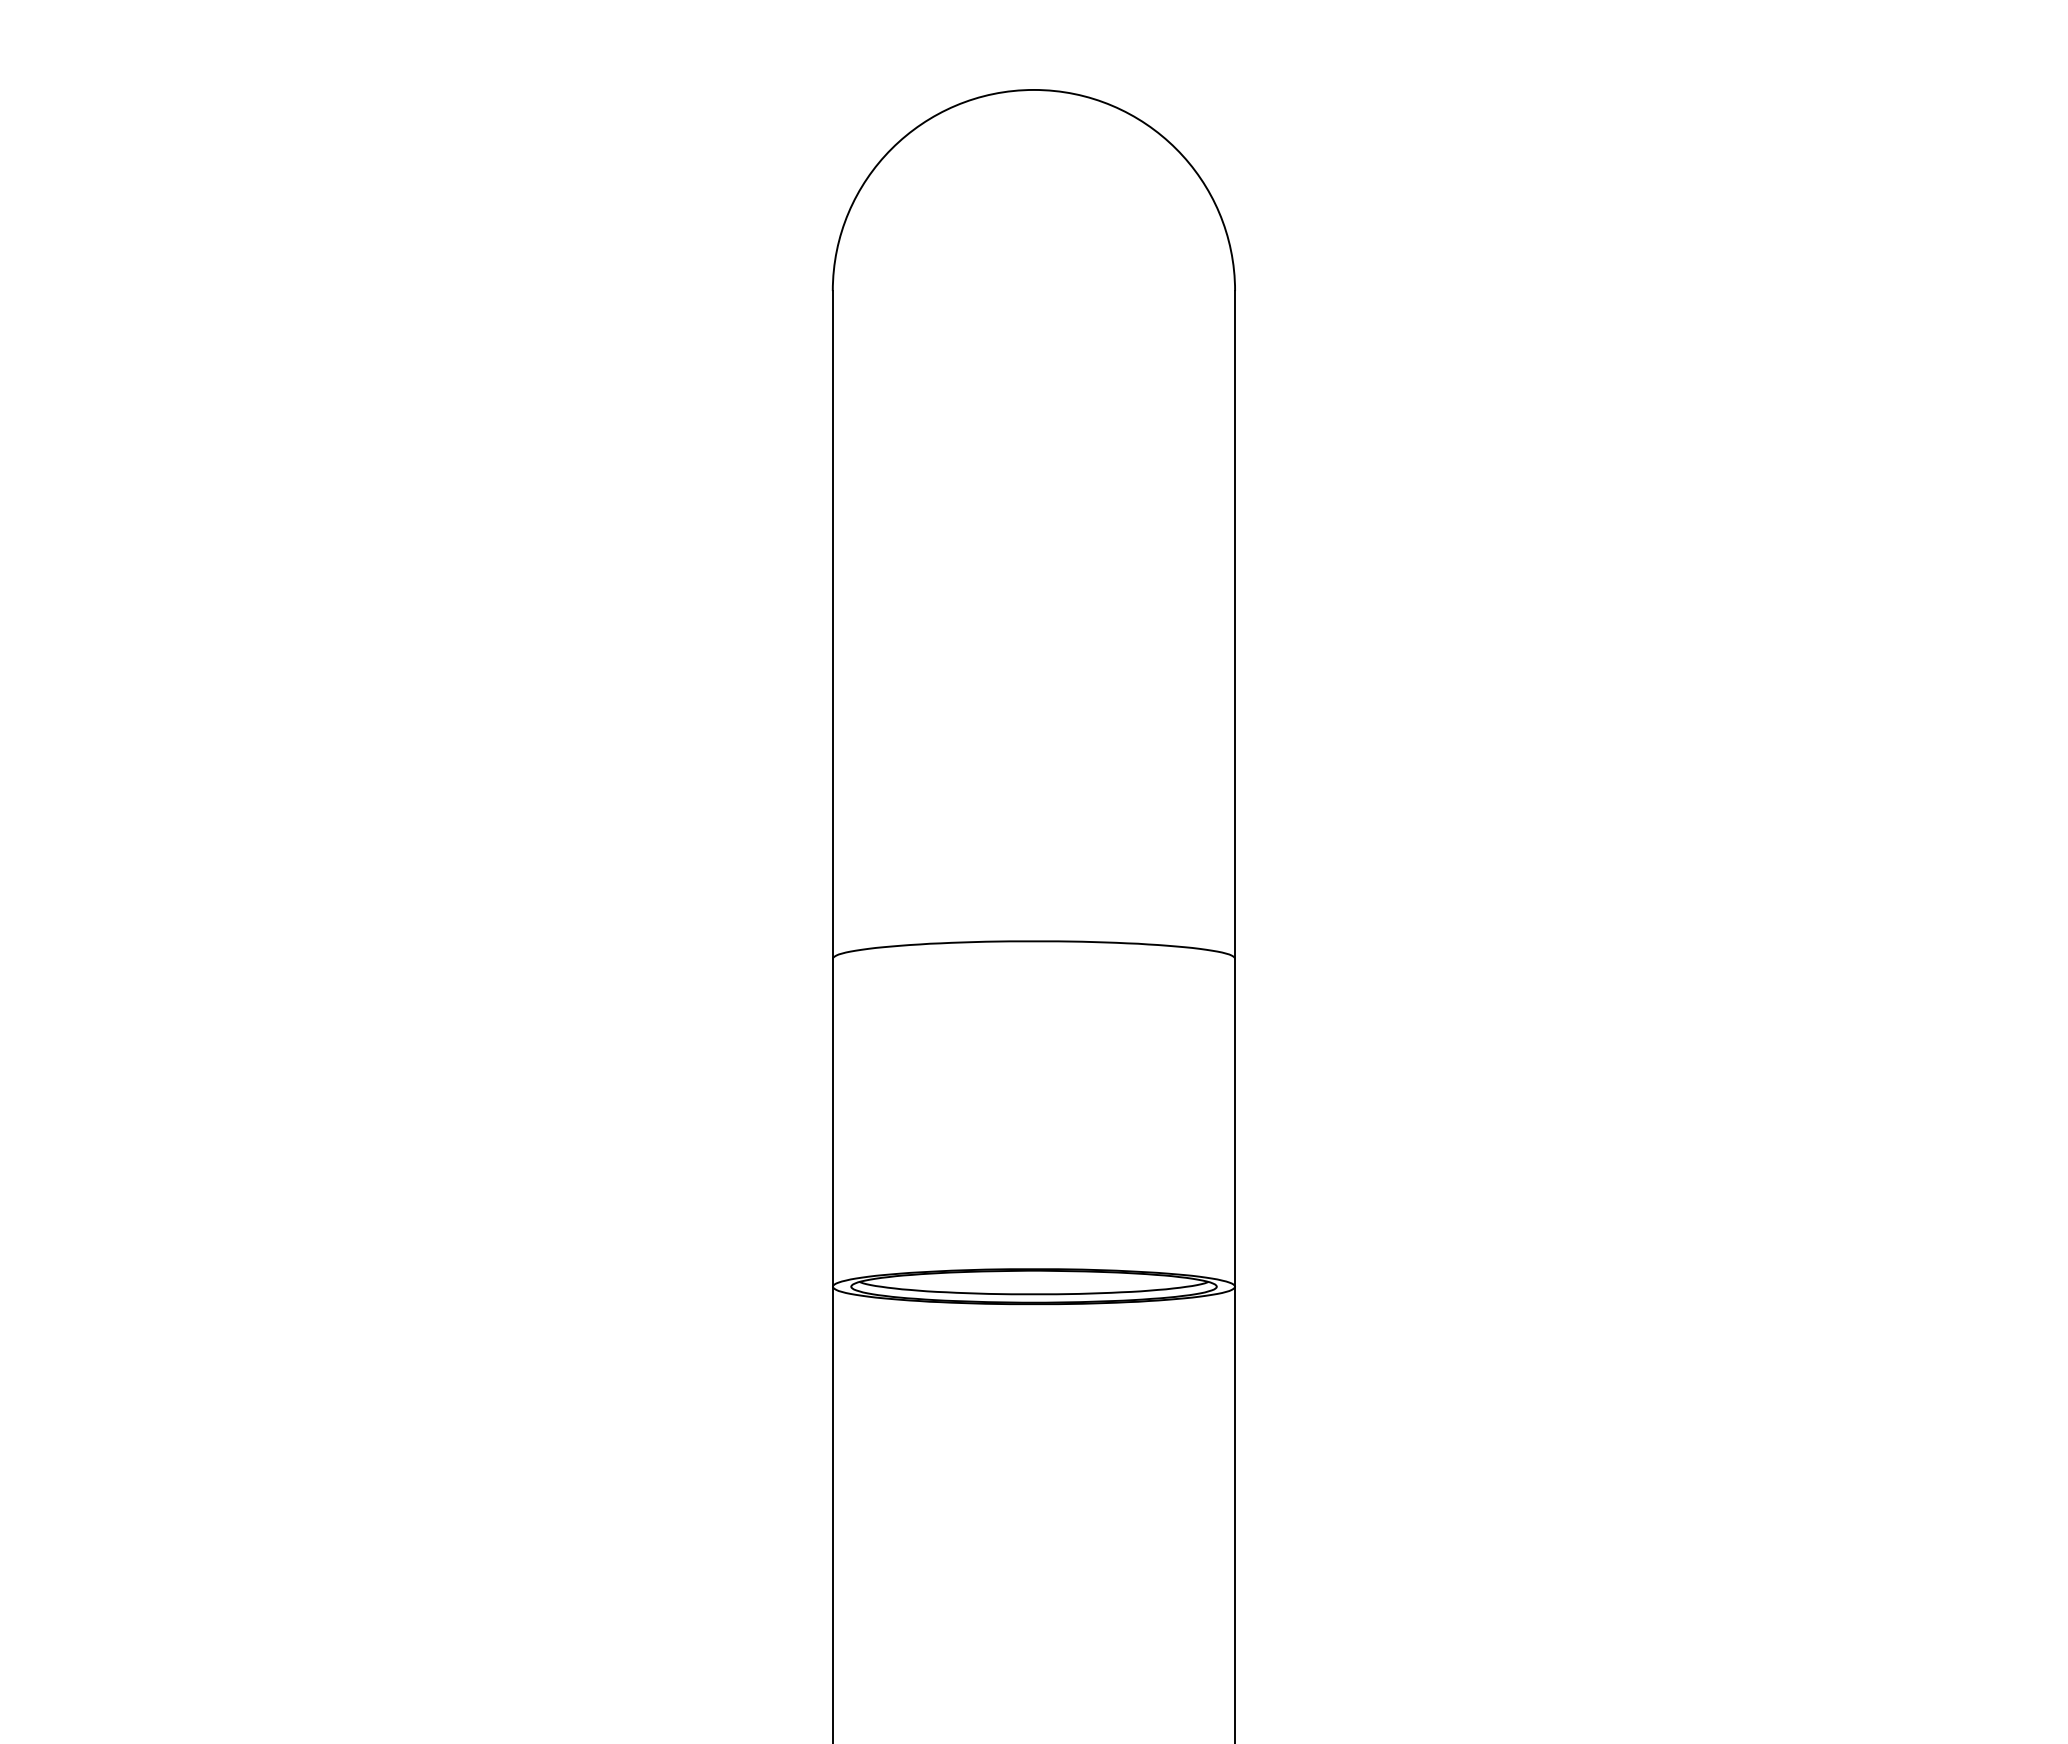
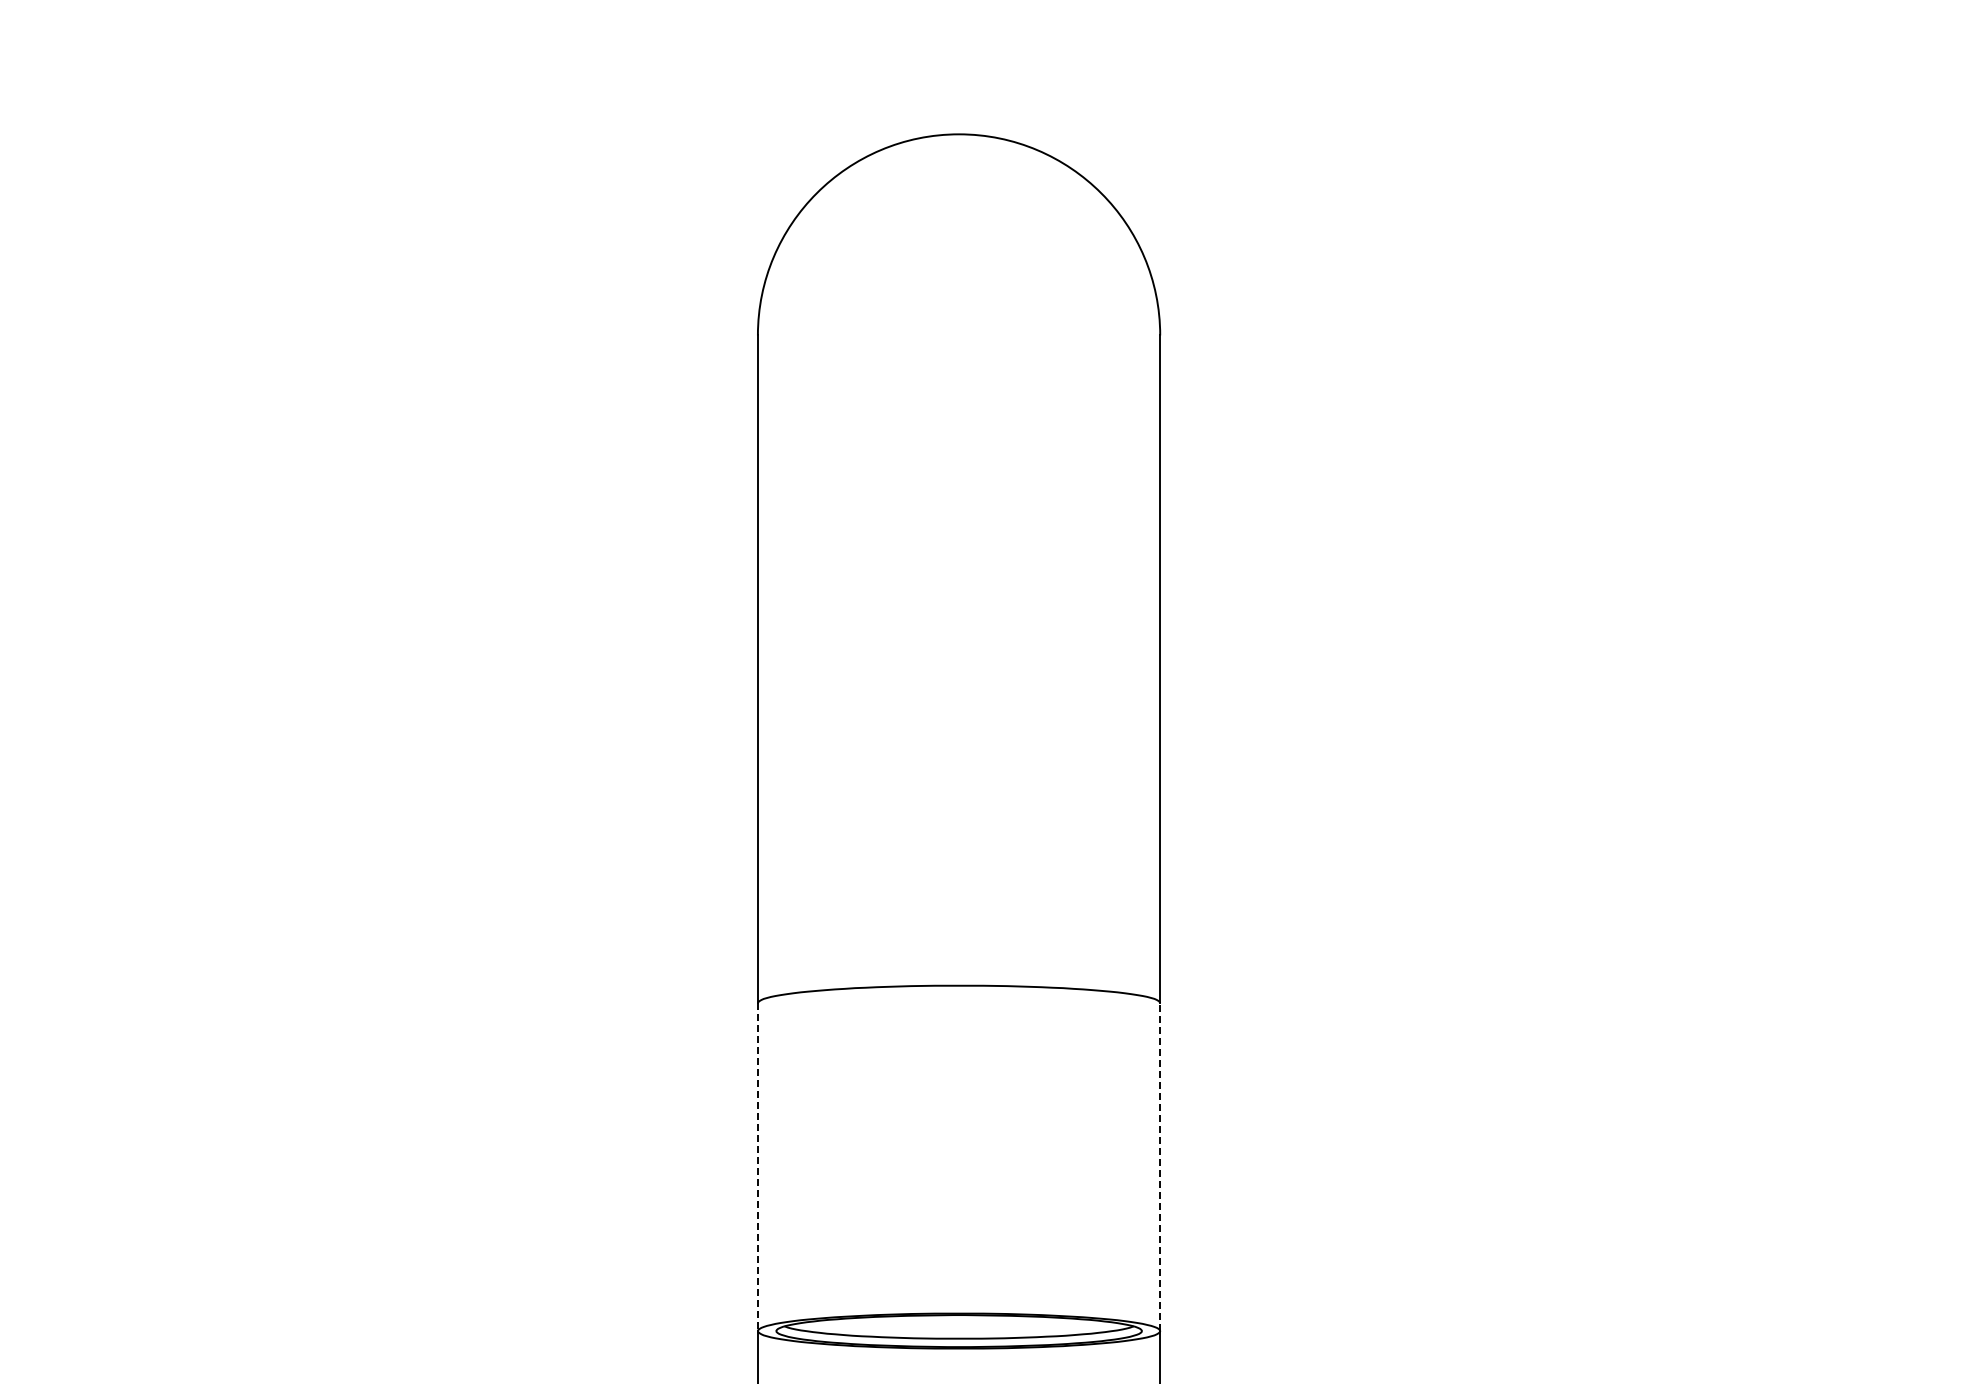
line: (1235, 1122) -> (1160, 1166), solid -> dashed
line: (832, 1123) -> (757, 1167), solid -> dashed

